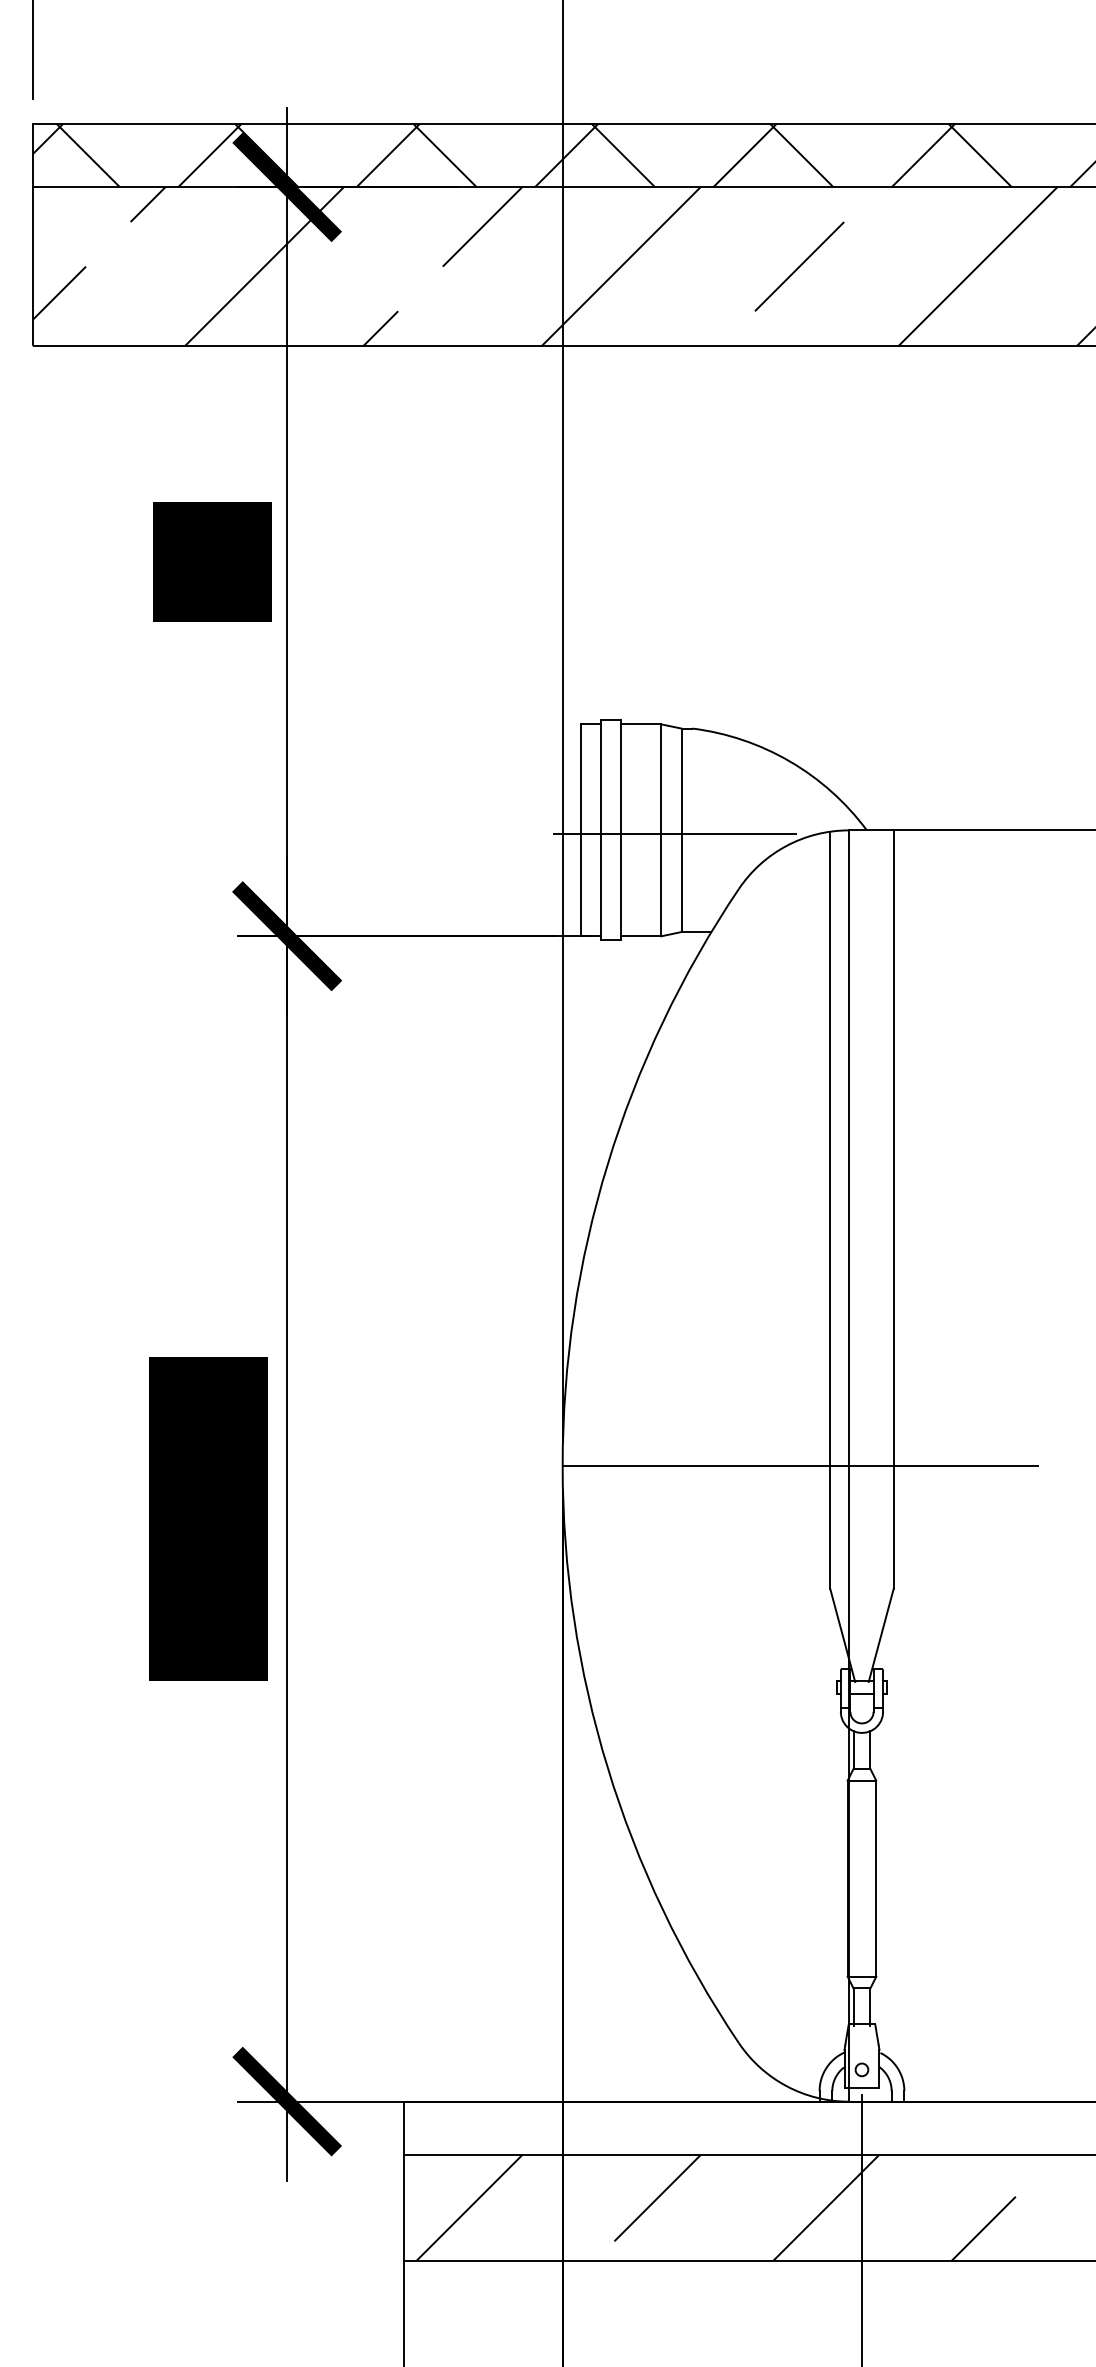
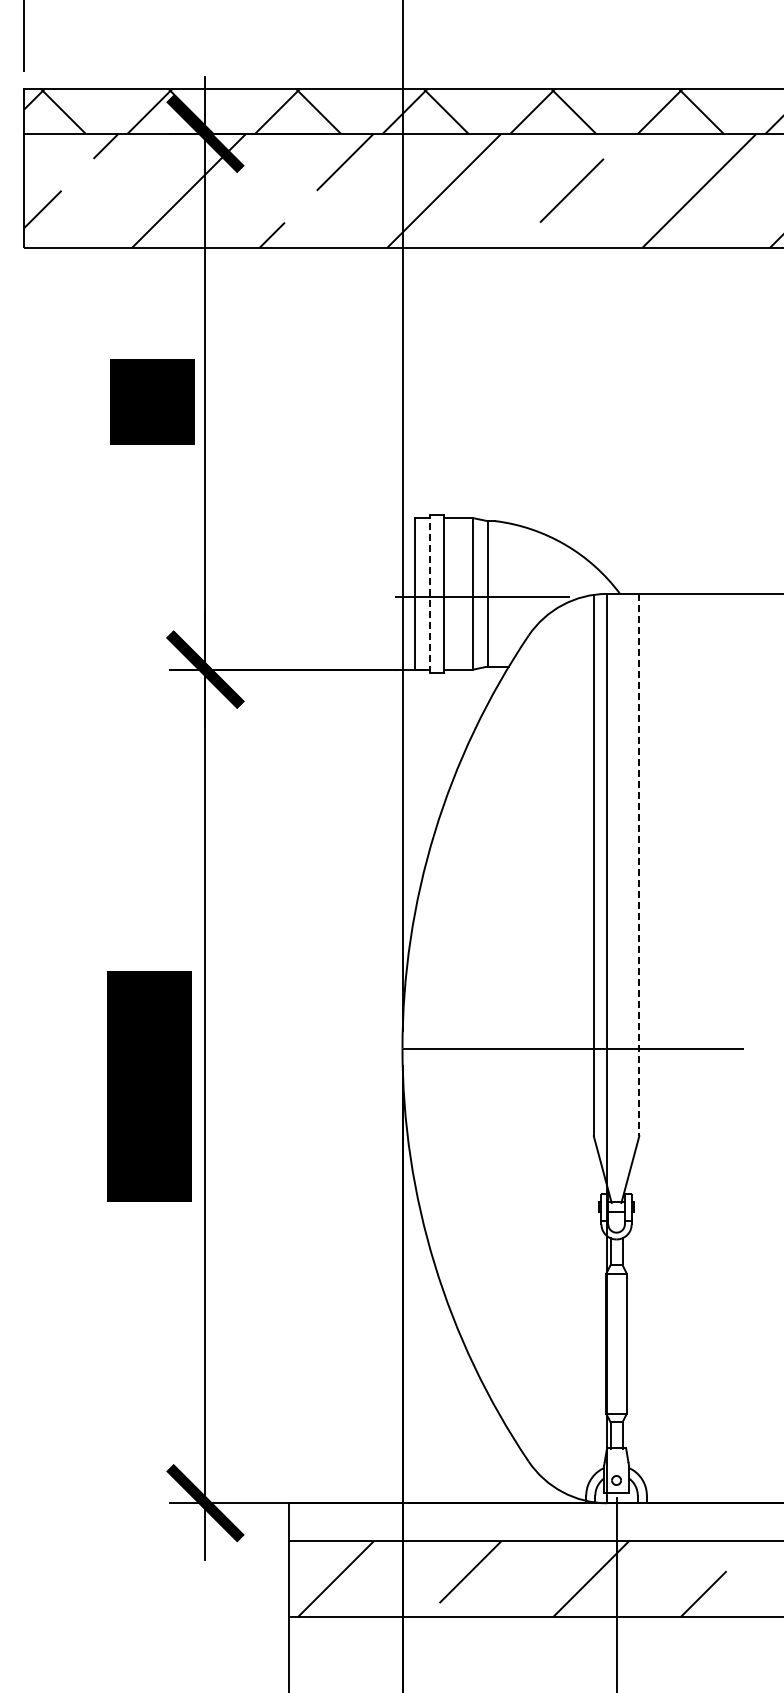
line: (600, 829) -> (429, 593), solid -> dashed
line: (894, 1210) -> (639, 865), solid -> dashed

